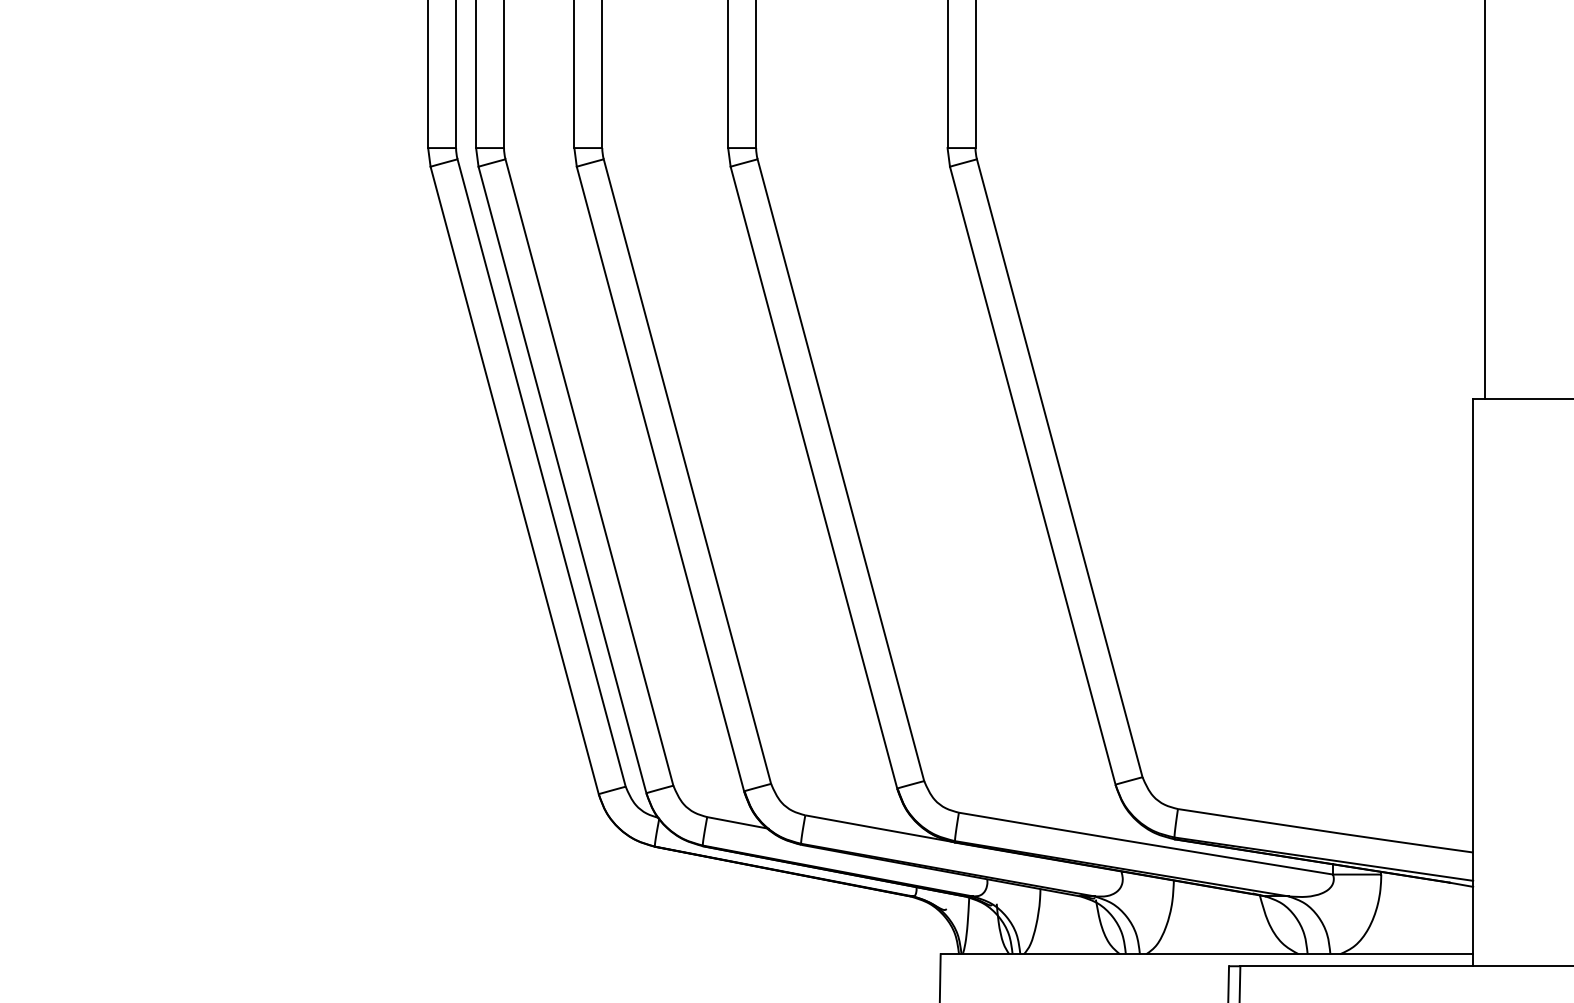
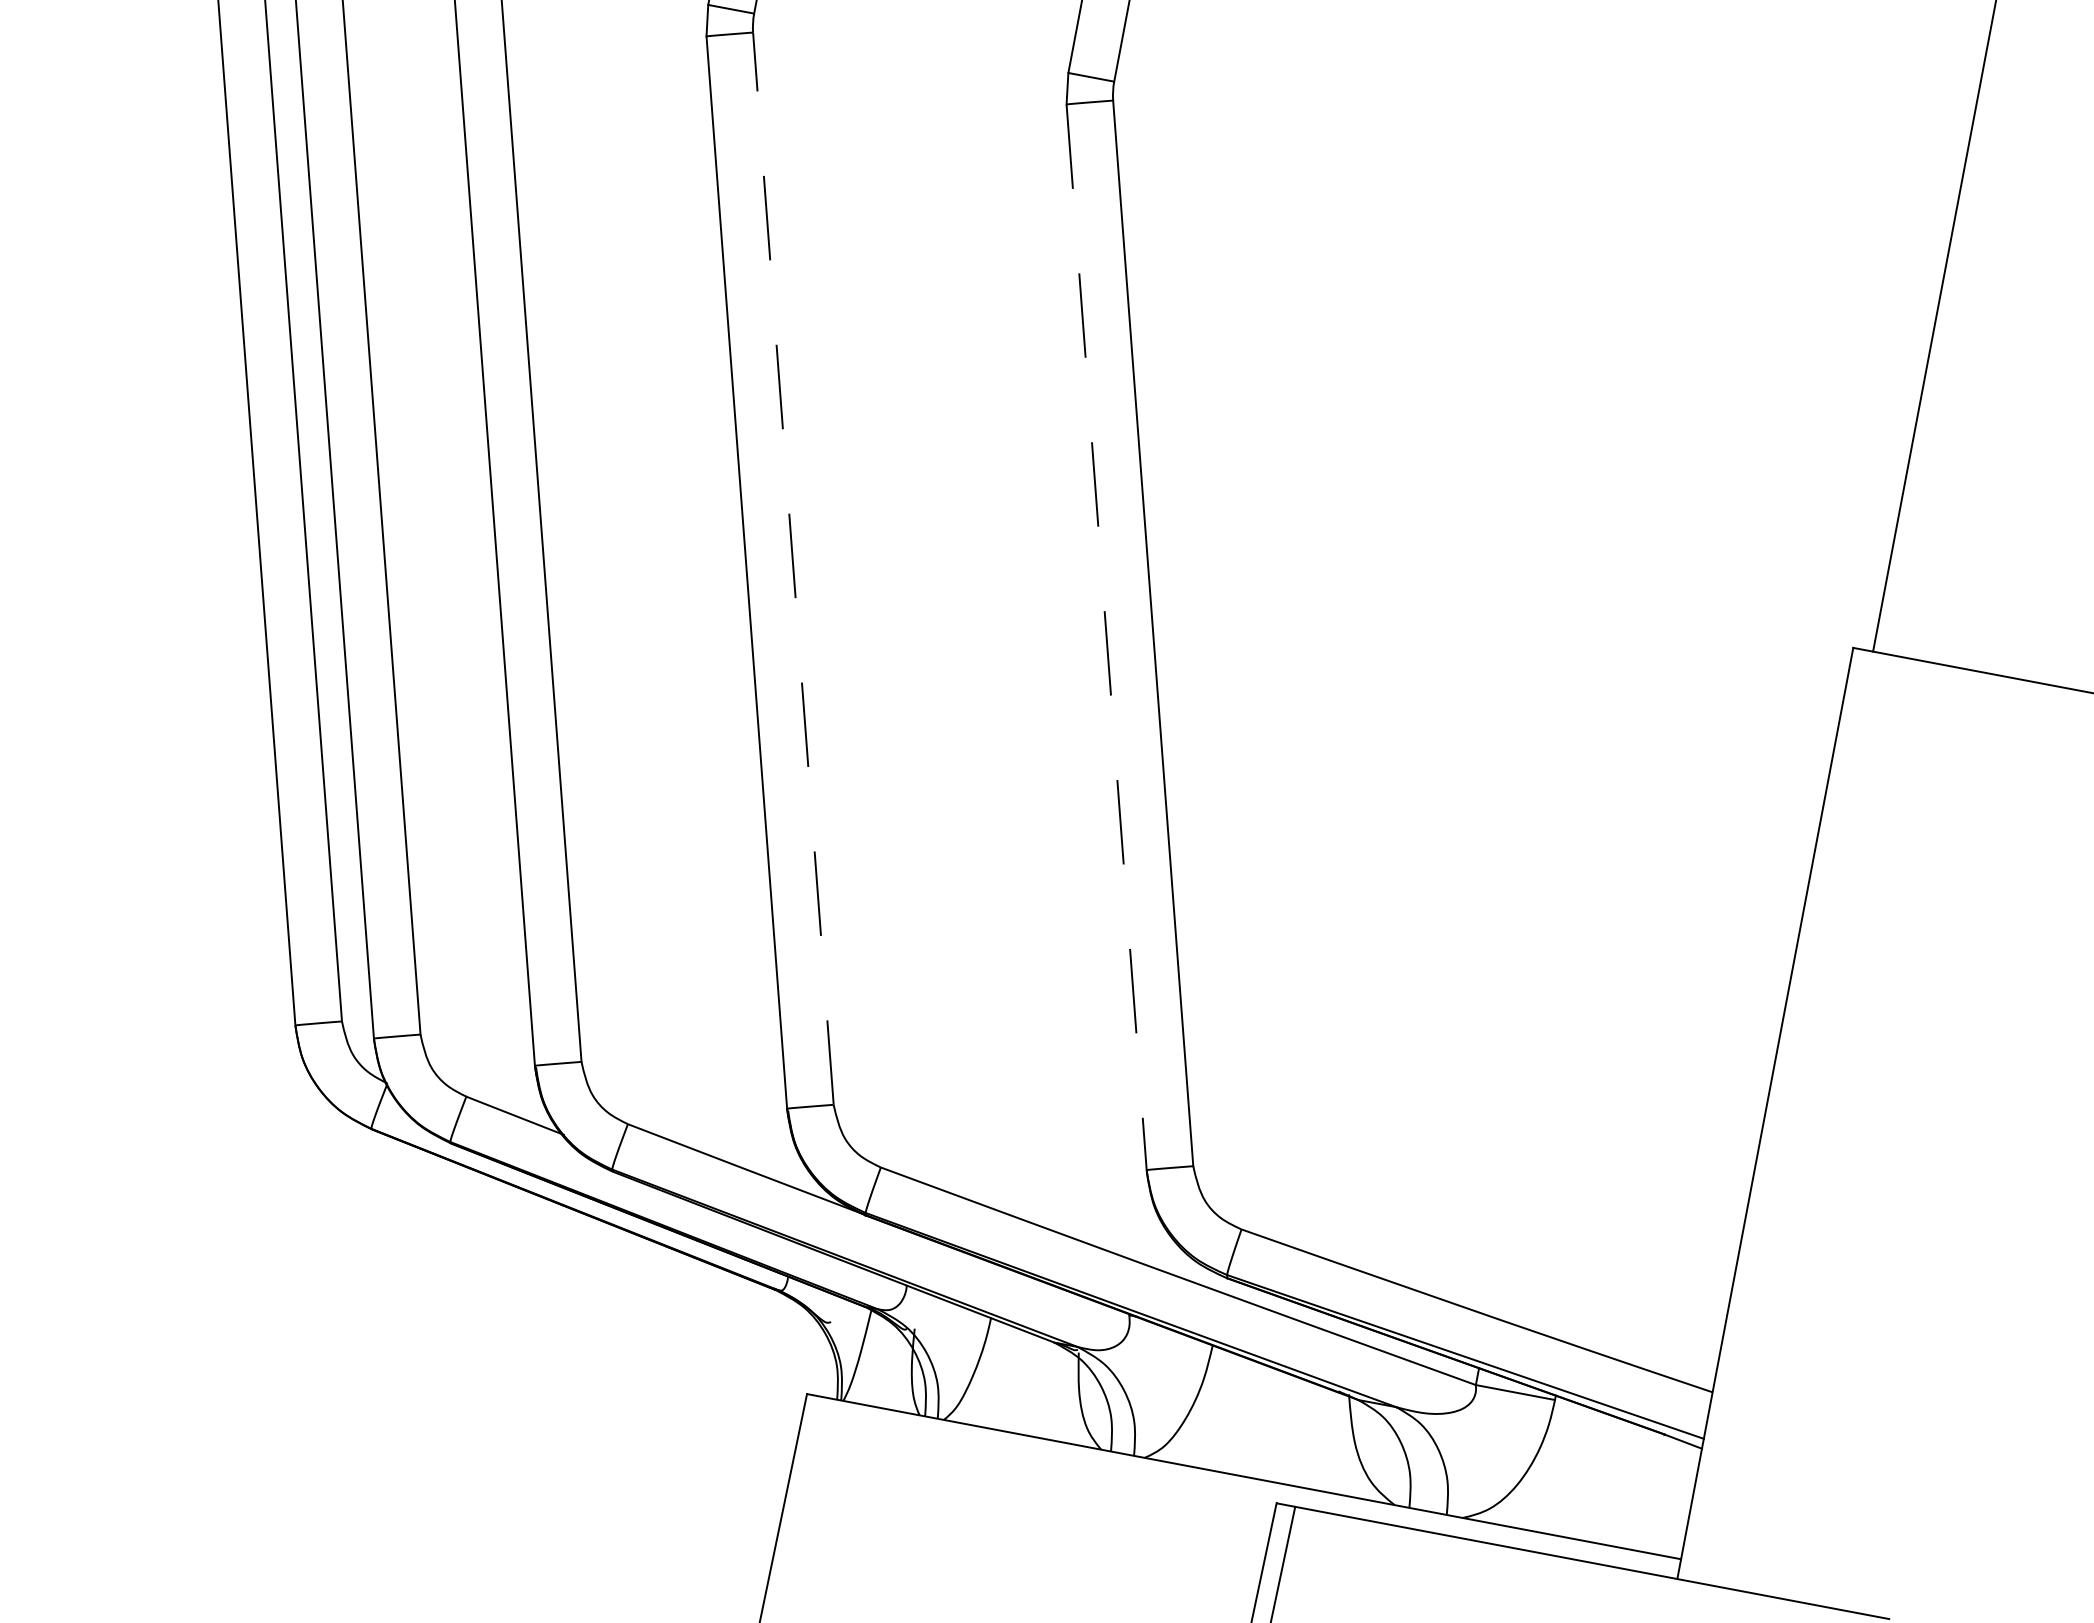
line: (840, 470) -> (792, 569), solid -> dashed
line: (1032, 475) -> (1106, 636), solid -> dashed

